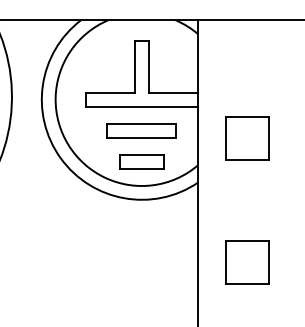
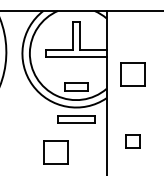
part: (142, 130) -> (76, 119), moved
part: (246, 262) -> (132, 141), size x0.6
part: (103, 283) -> (55, 152), added

